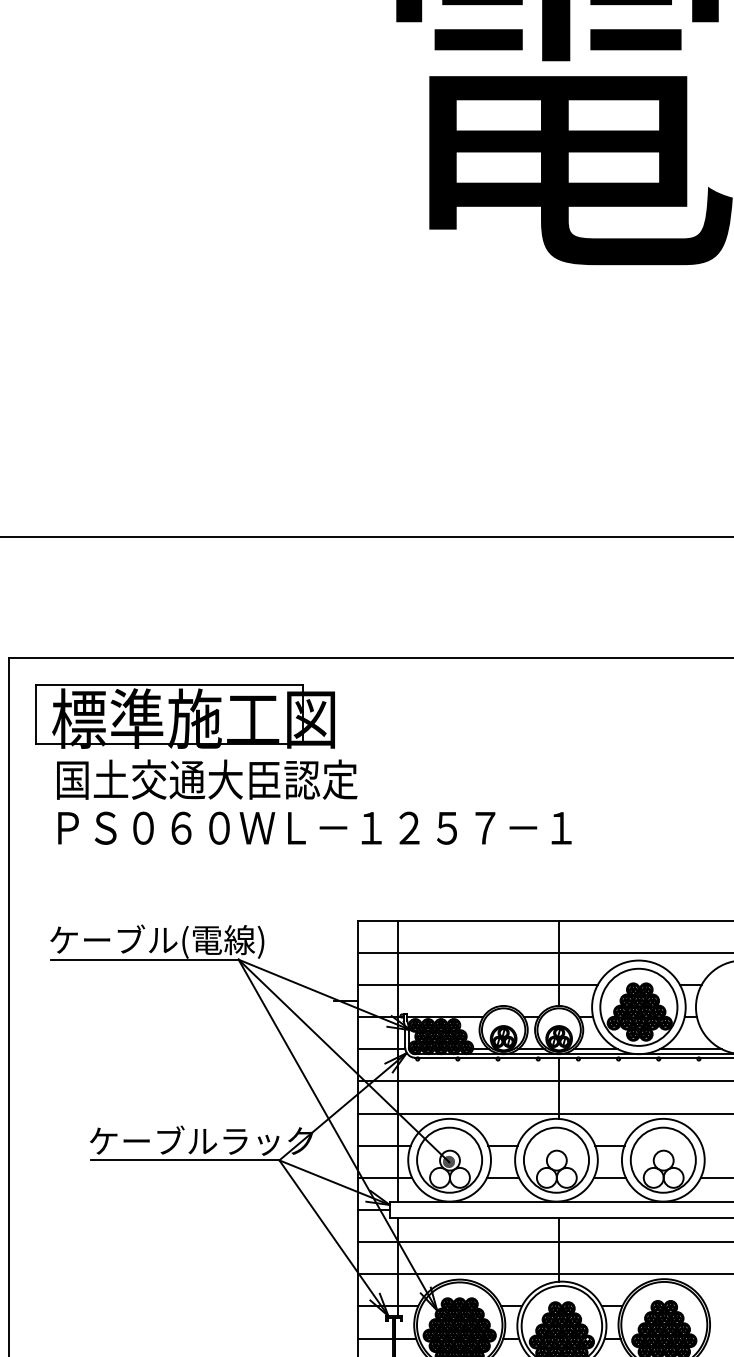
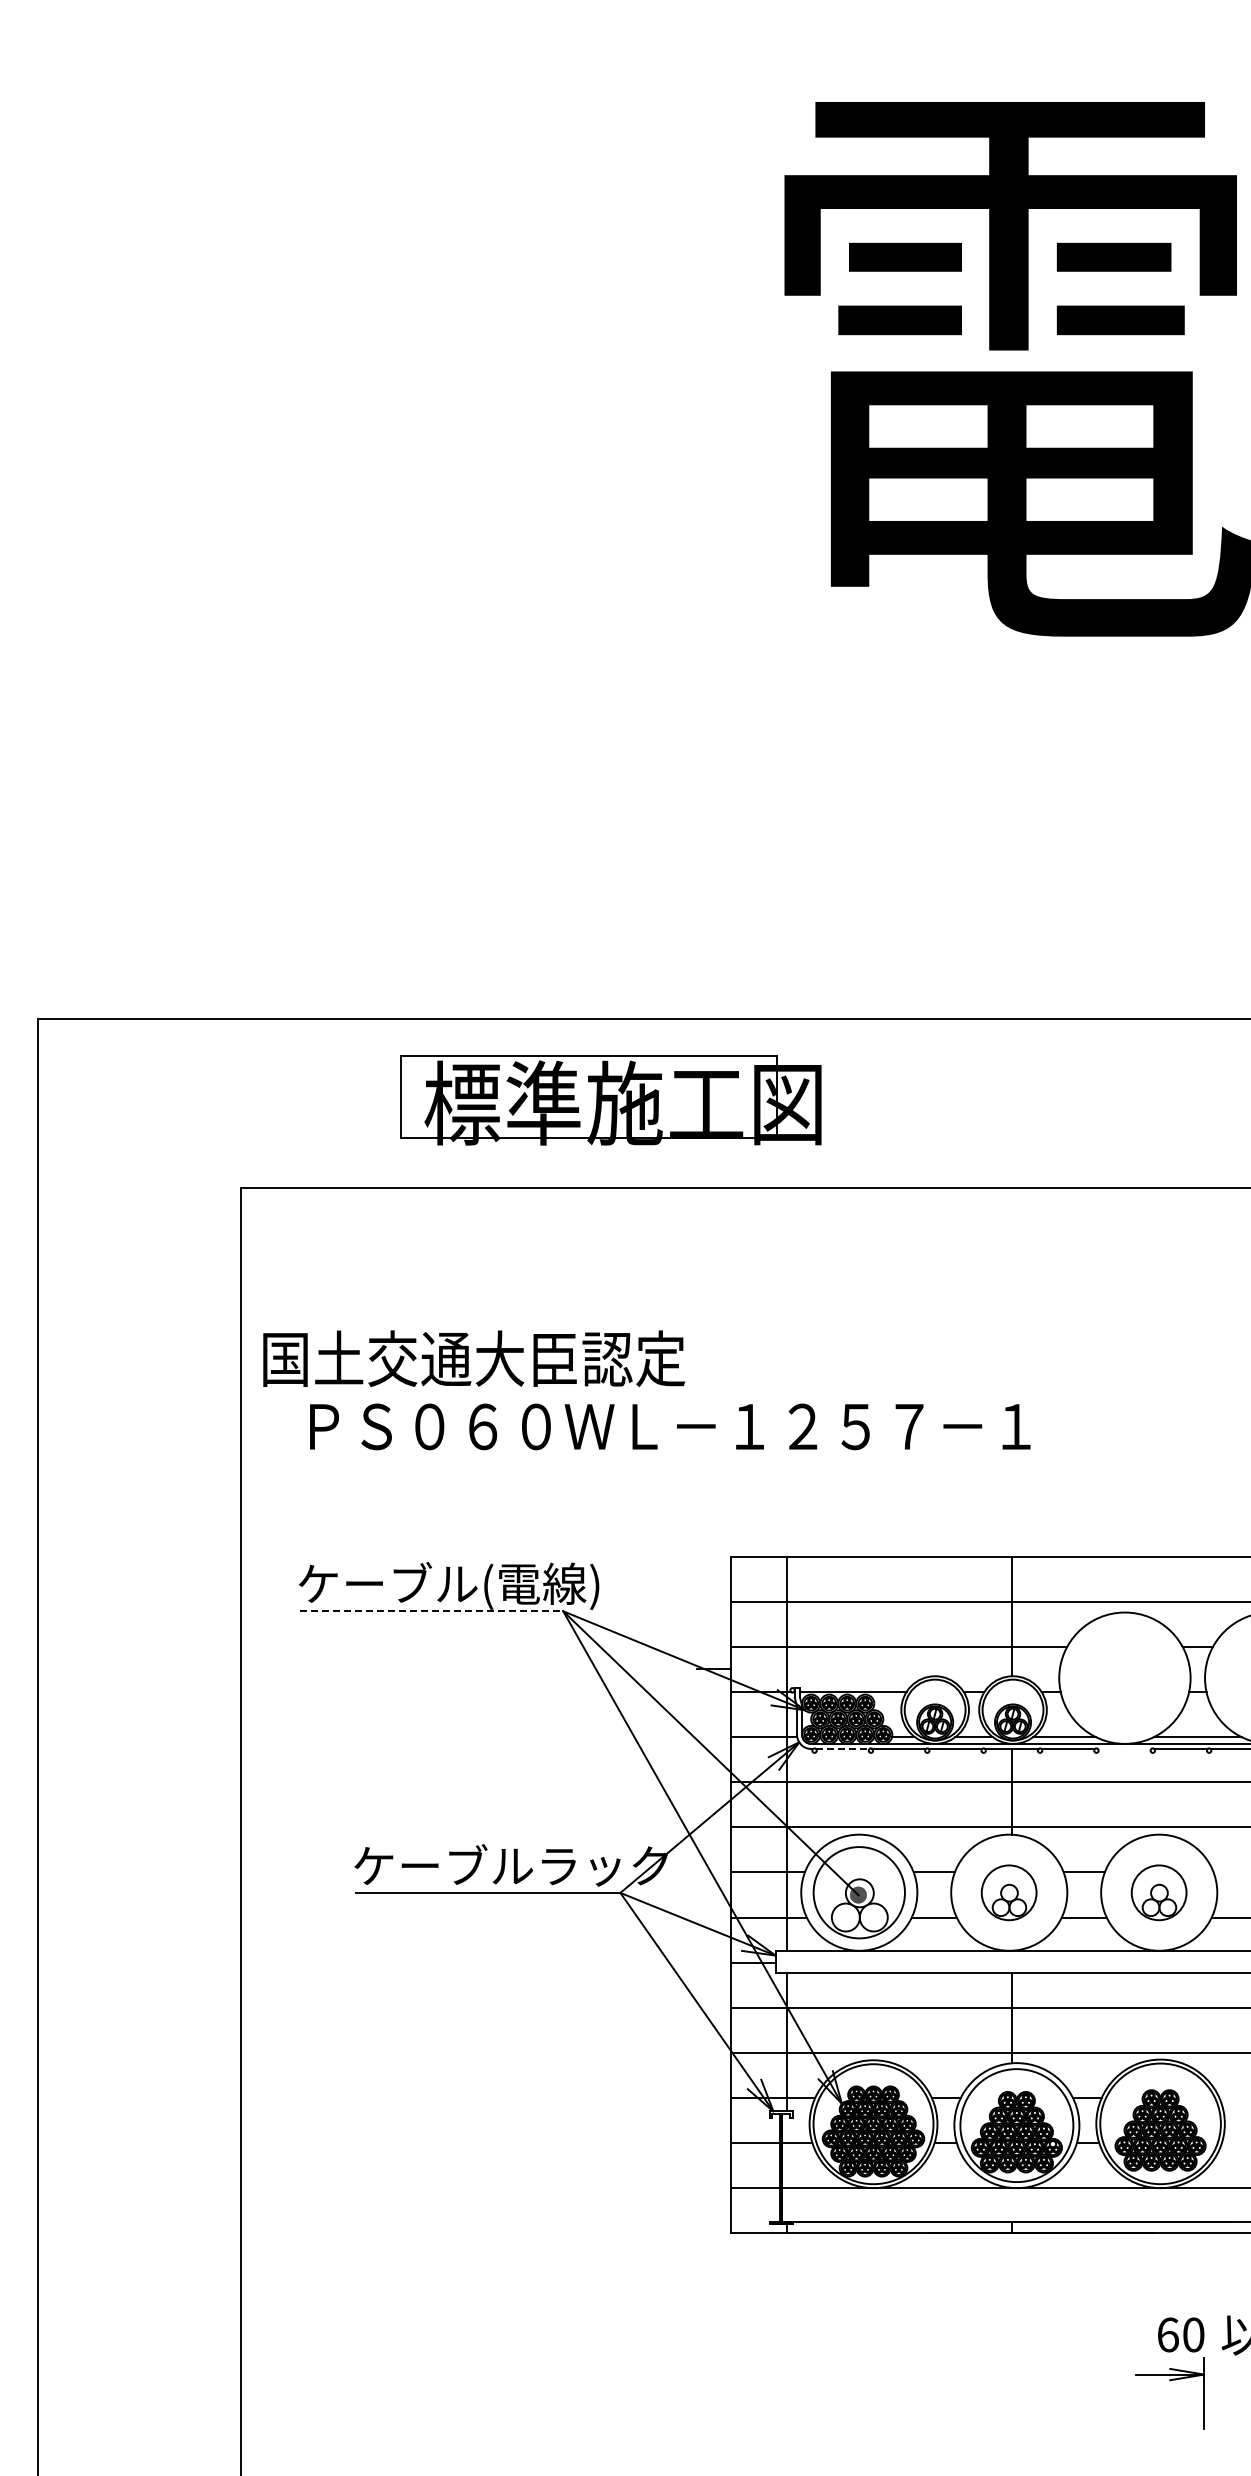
part: (184, 716) -> (610, 1100), moved
text: (207, 779) -> (474, 1358), moved
line: (145, 959) -> (432, 1611), solid -> dashed
part: (638, 1007) -> (1124, 1678), removed
line: (437, 1057) -> (842, 1748), solid -> dashed
line: (638, 1057) -> (1124, 1748), removed
part: (555, 1160) -> (1008, 1892), size x0.6
part: (662, 1160) -> (1158, 1892), size x0.6

